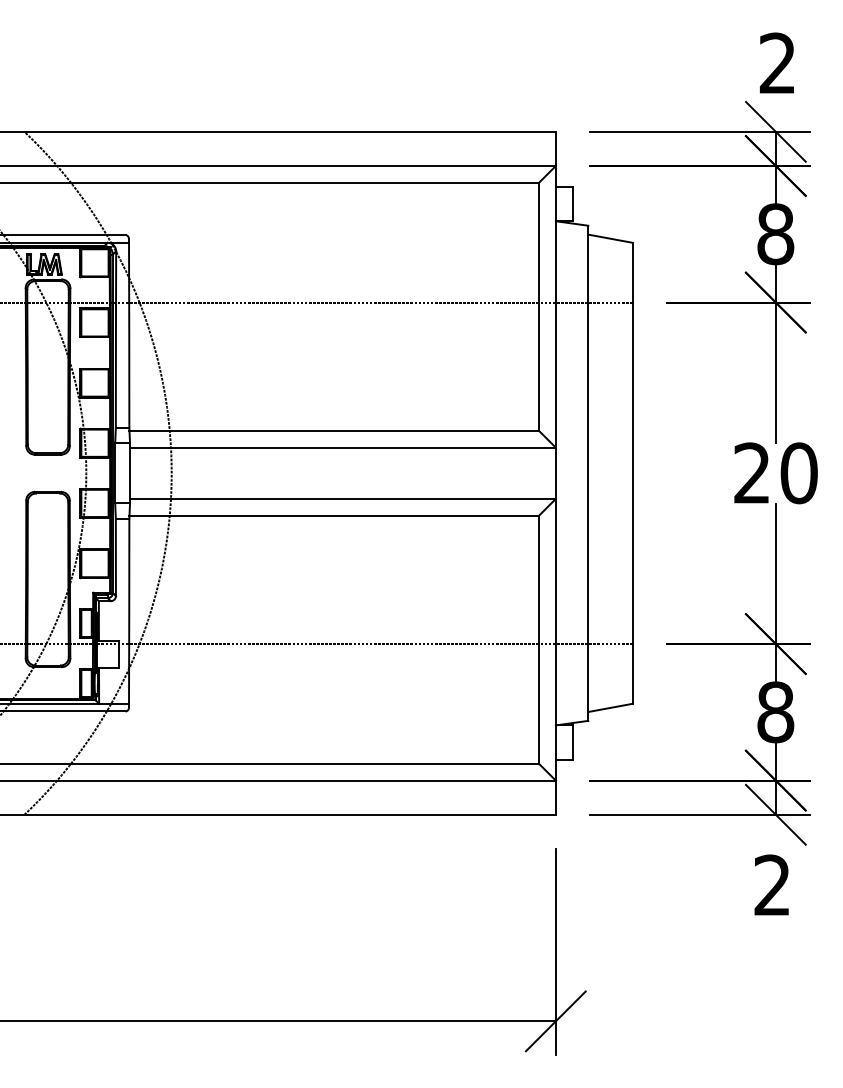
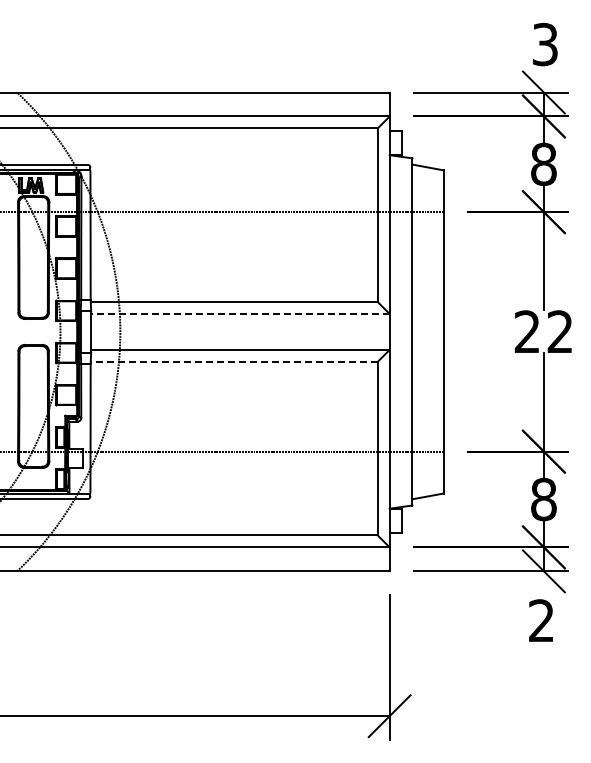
text: (776, 63) -> (544, 44), 2 -> 3
line: (341, 447) -> (239, 313), solid -> dashed
text: (799, 472) -> (560, 331), 20 -> 22
line: (333, 515) -> (233, 361), solid -> dashed

